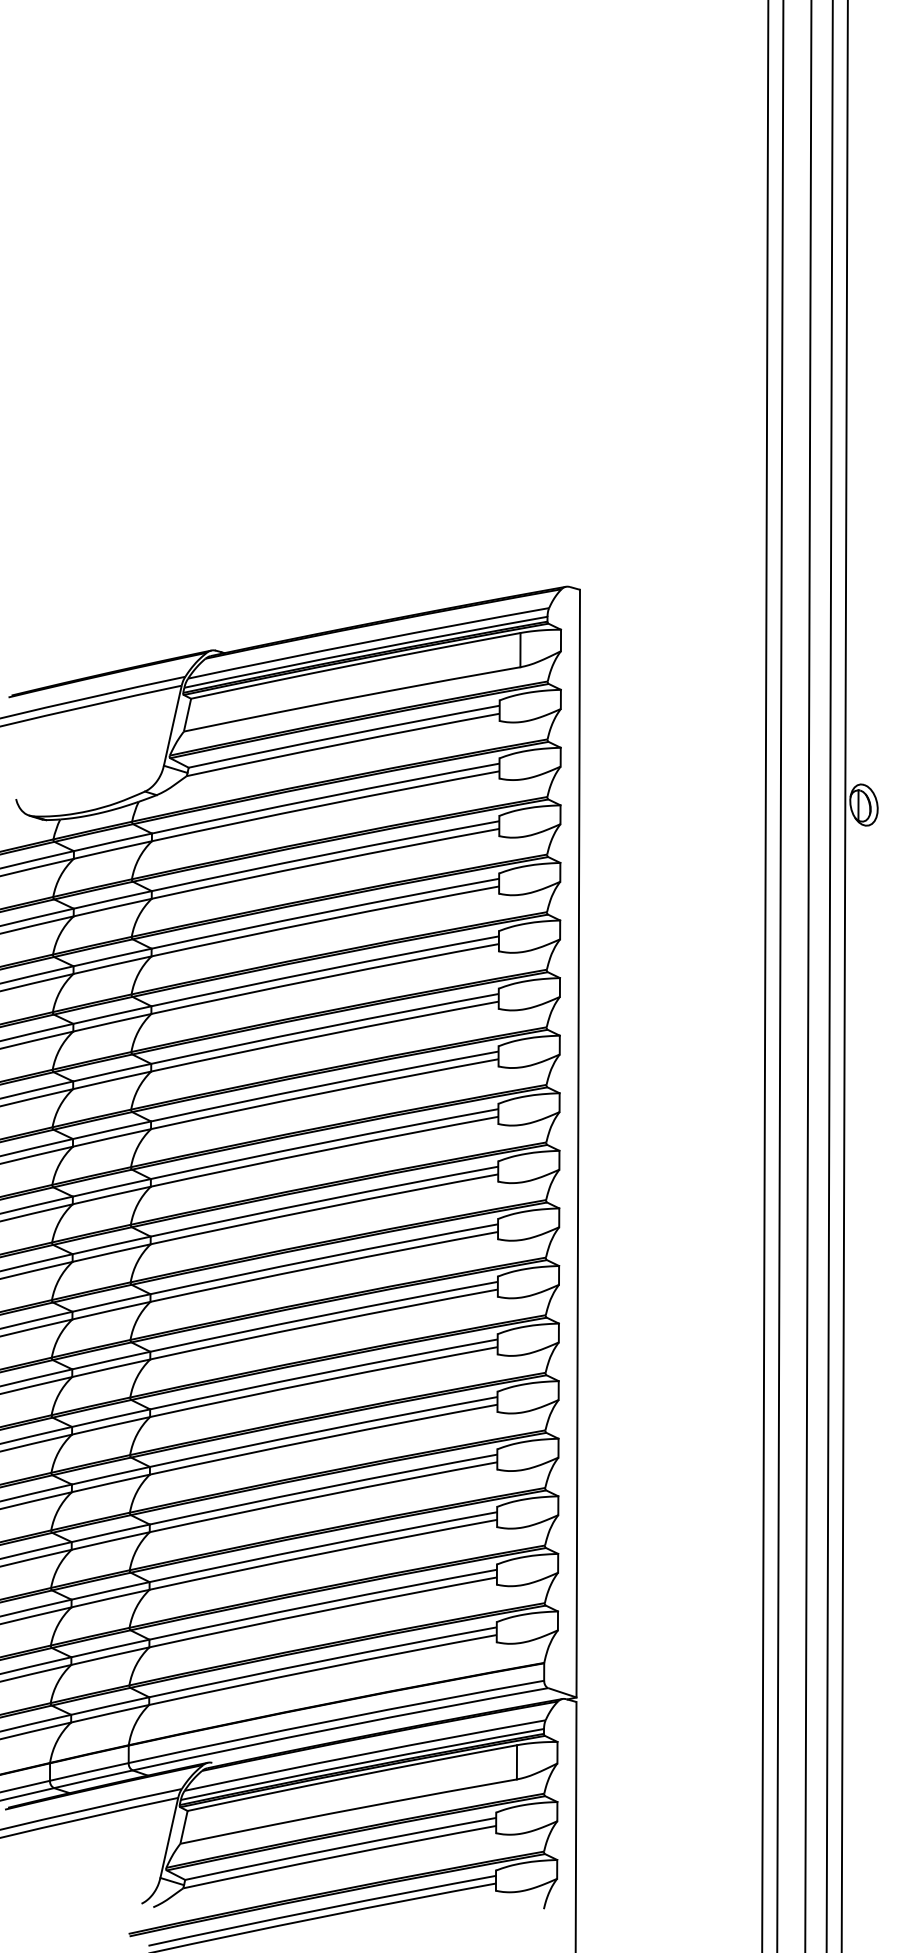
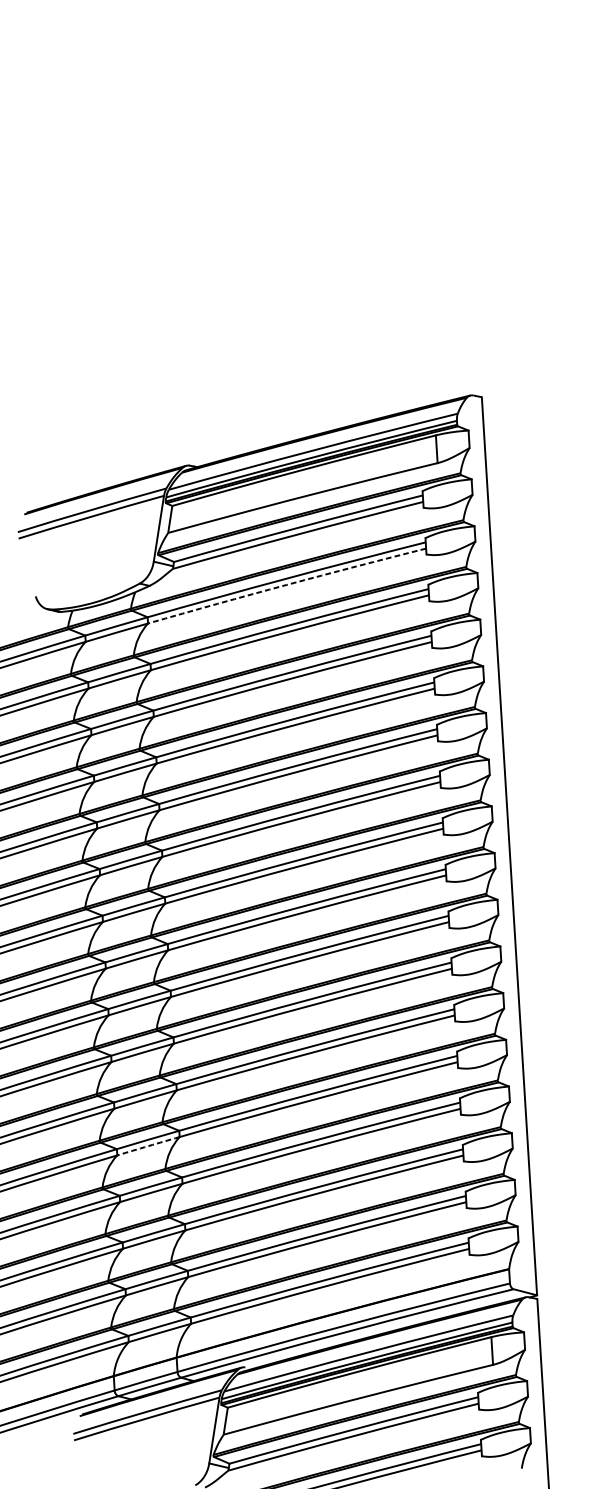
arc: (325, 804) -> (286, 584), solid -> dashed
arc: (110, 1483) -> (148, 1146), solid -> dashed

